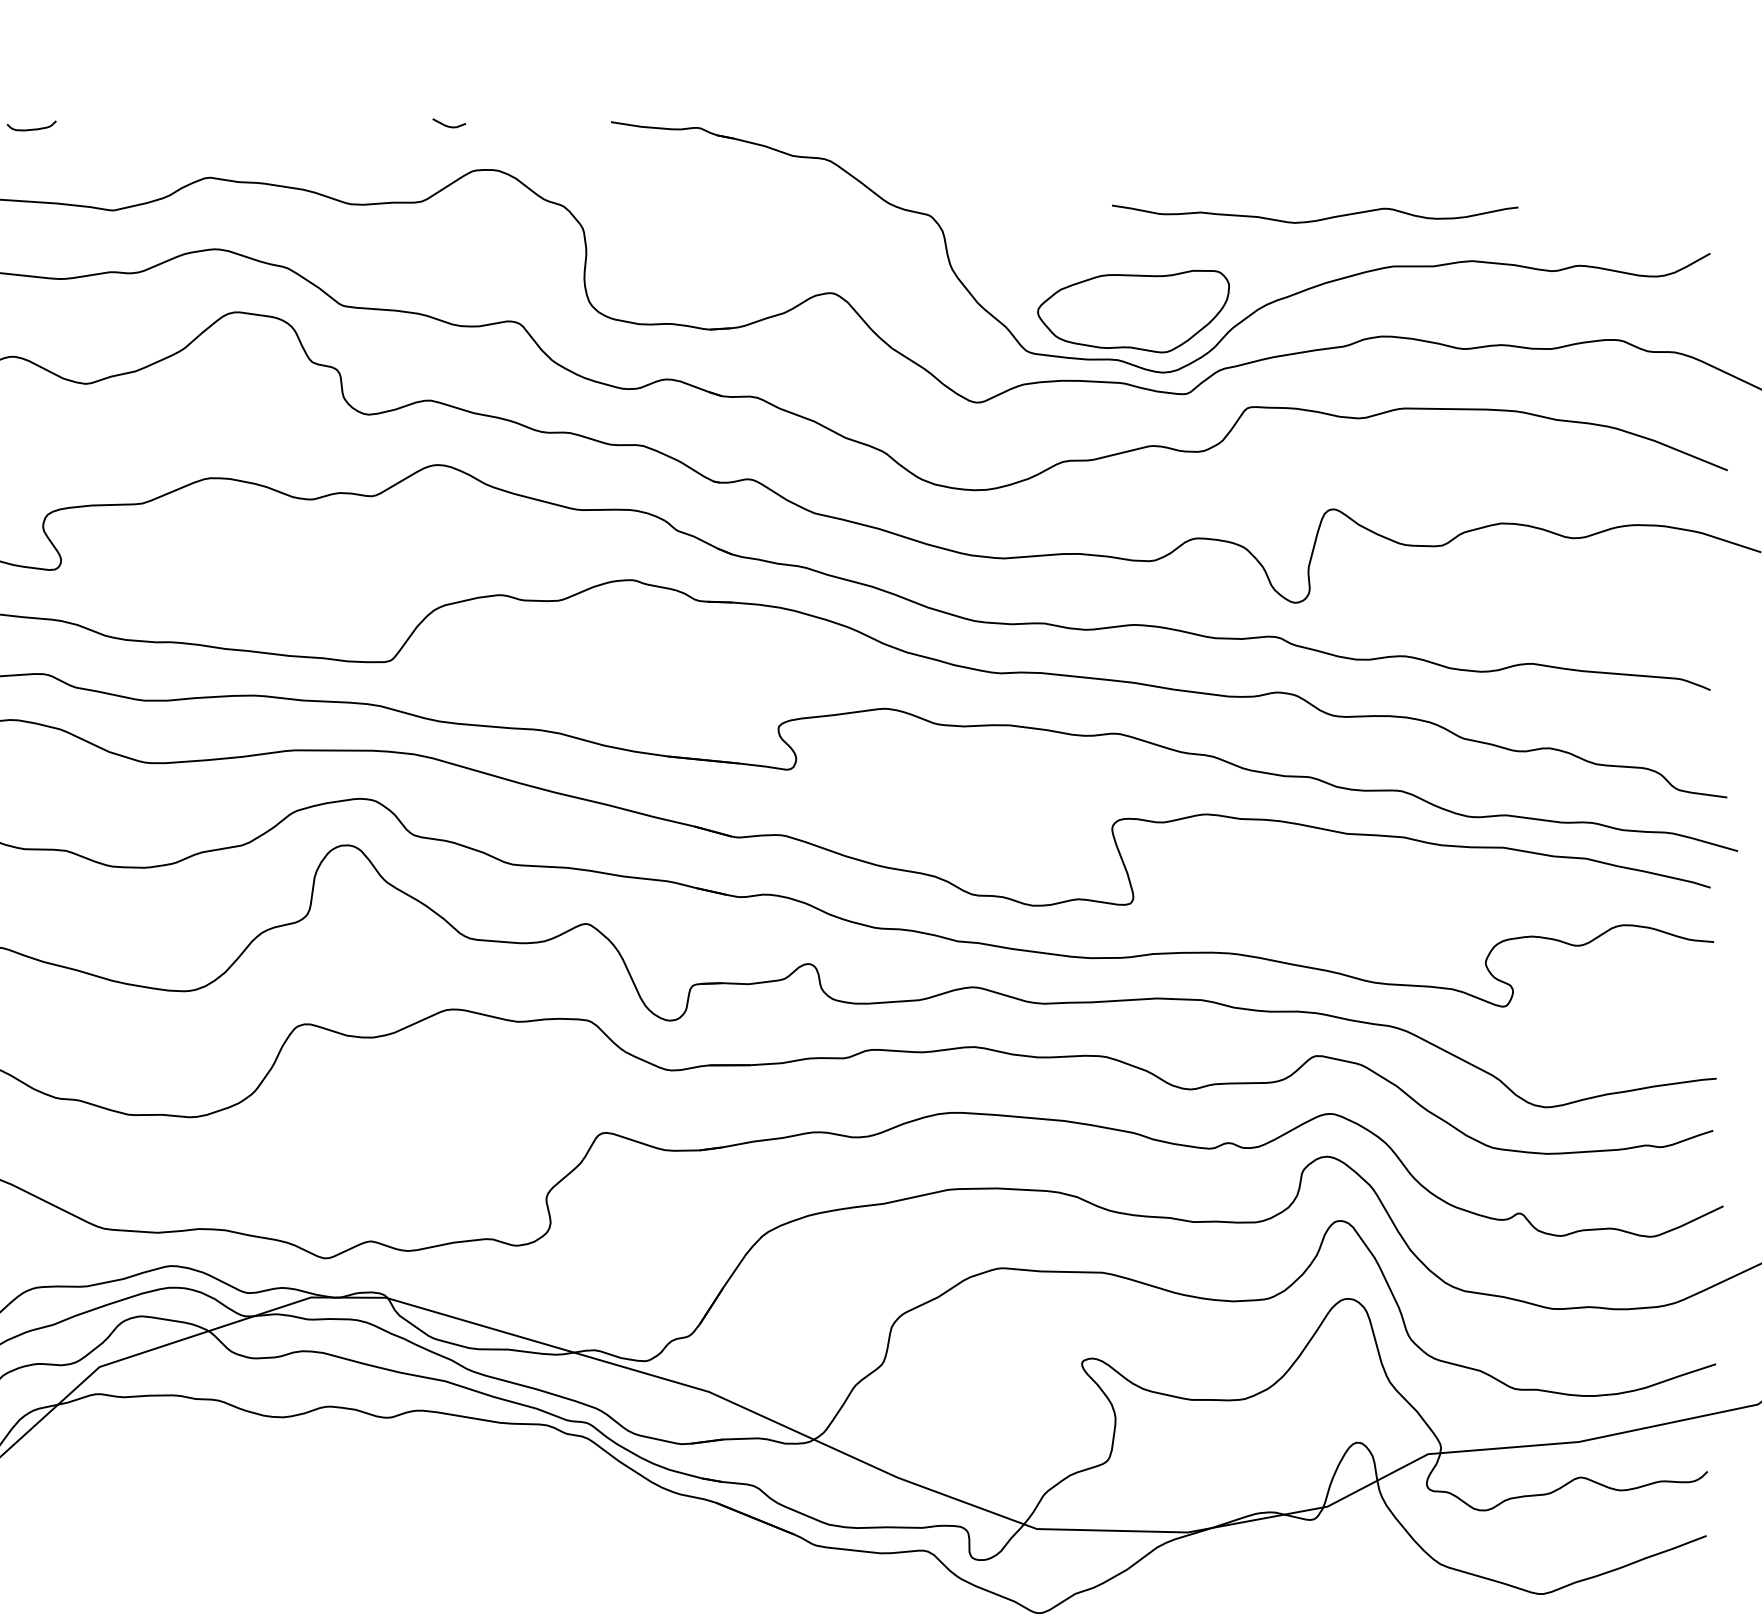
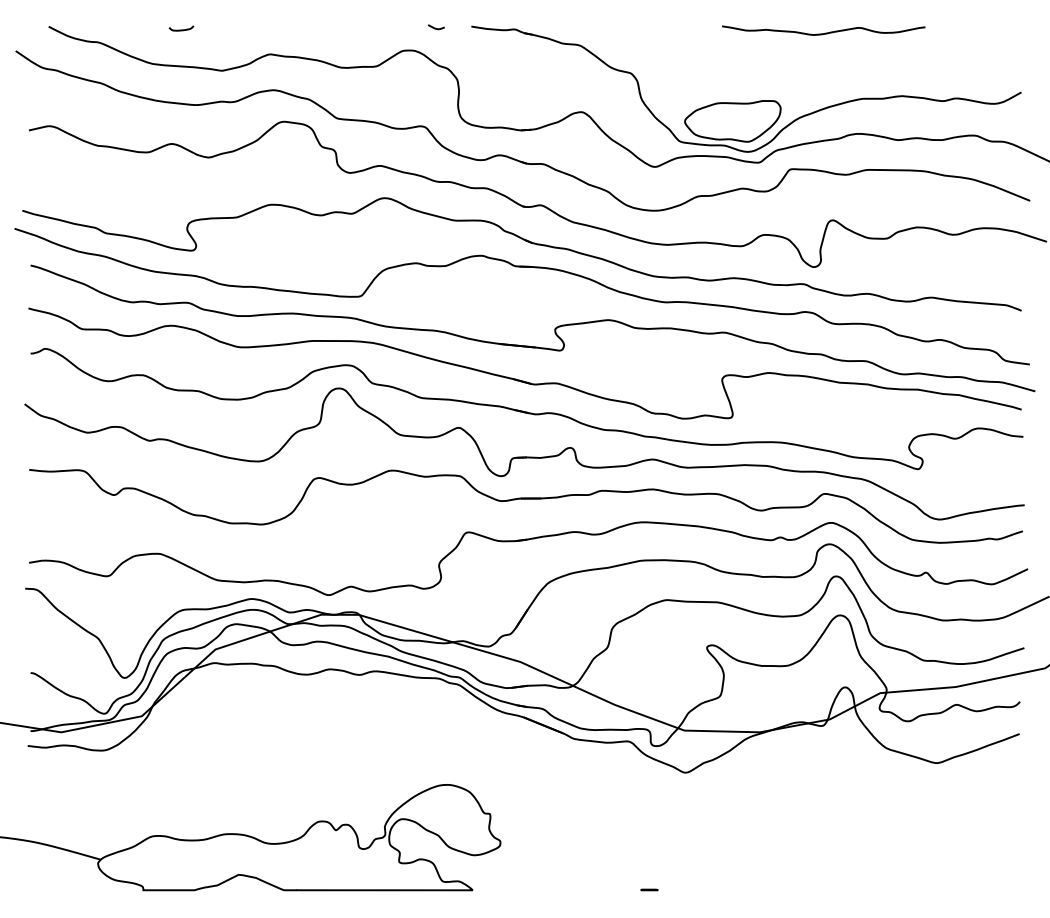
curve: (447, 123) -> (435, 27), moved
curve: (1318, 217) -> (825, 32), moved

